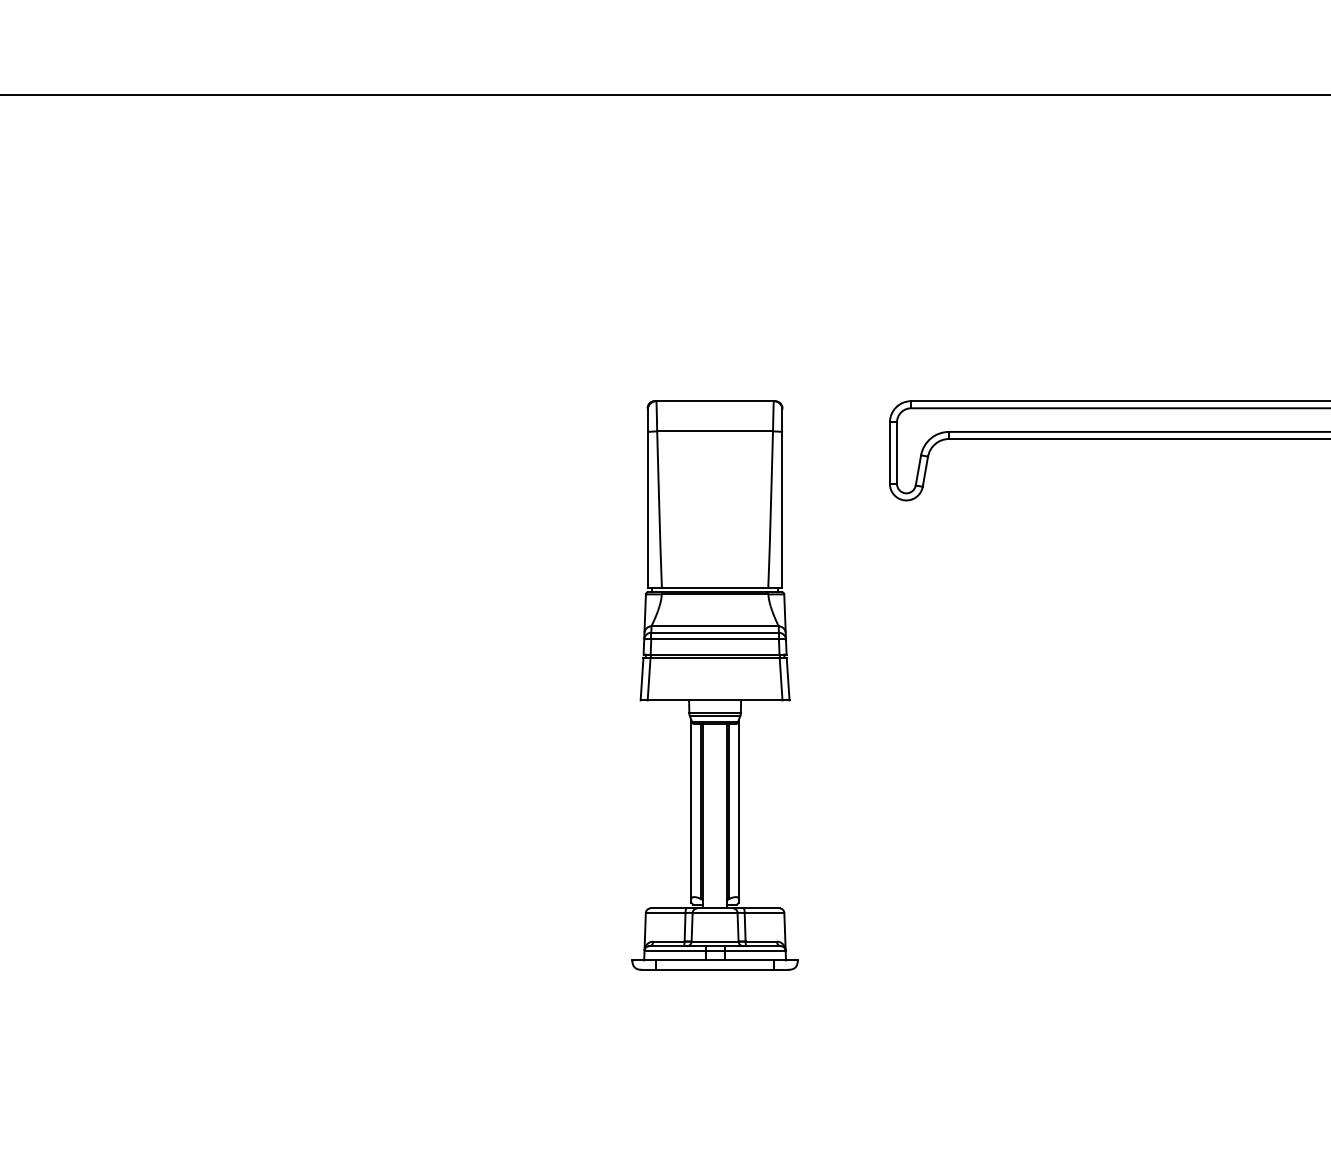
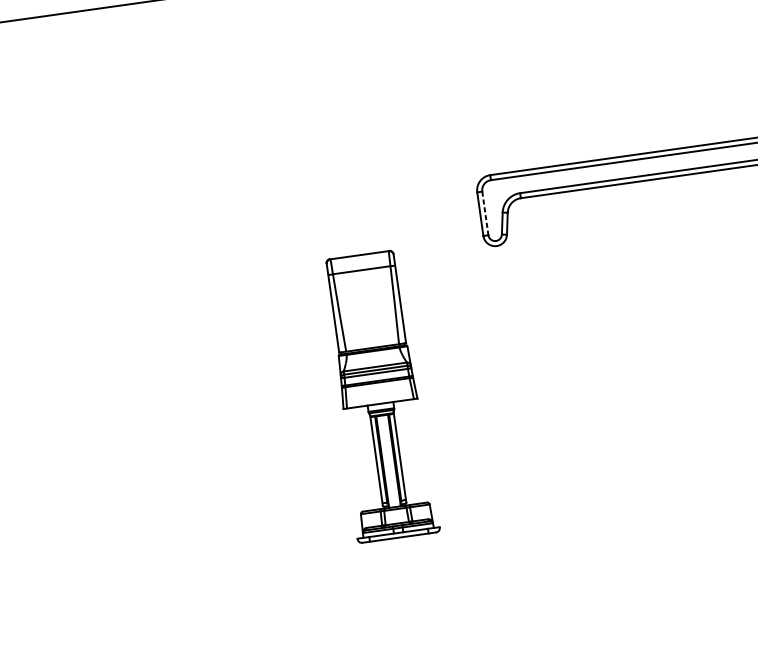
line: (897, 453) -> (485, 213), solid -> dashed
part: (714, 685) -> (379, 396), size x0.7

